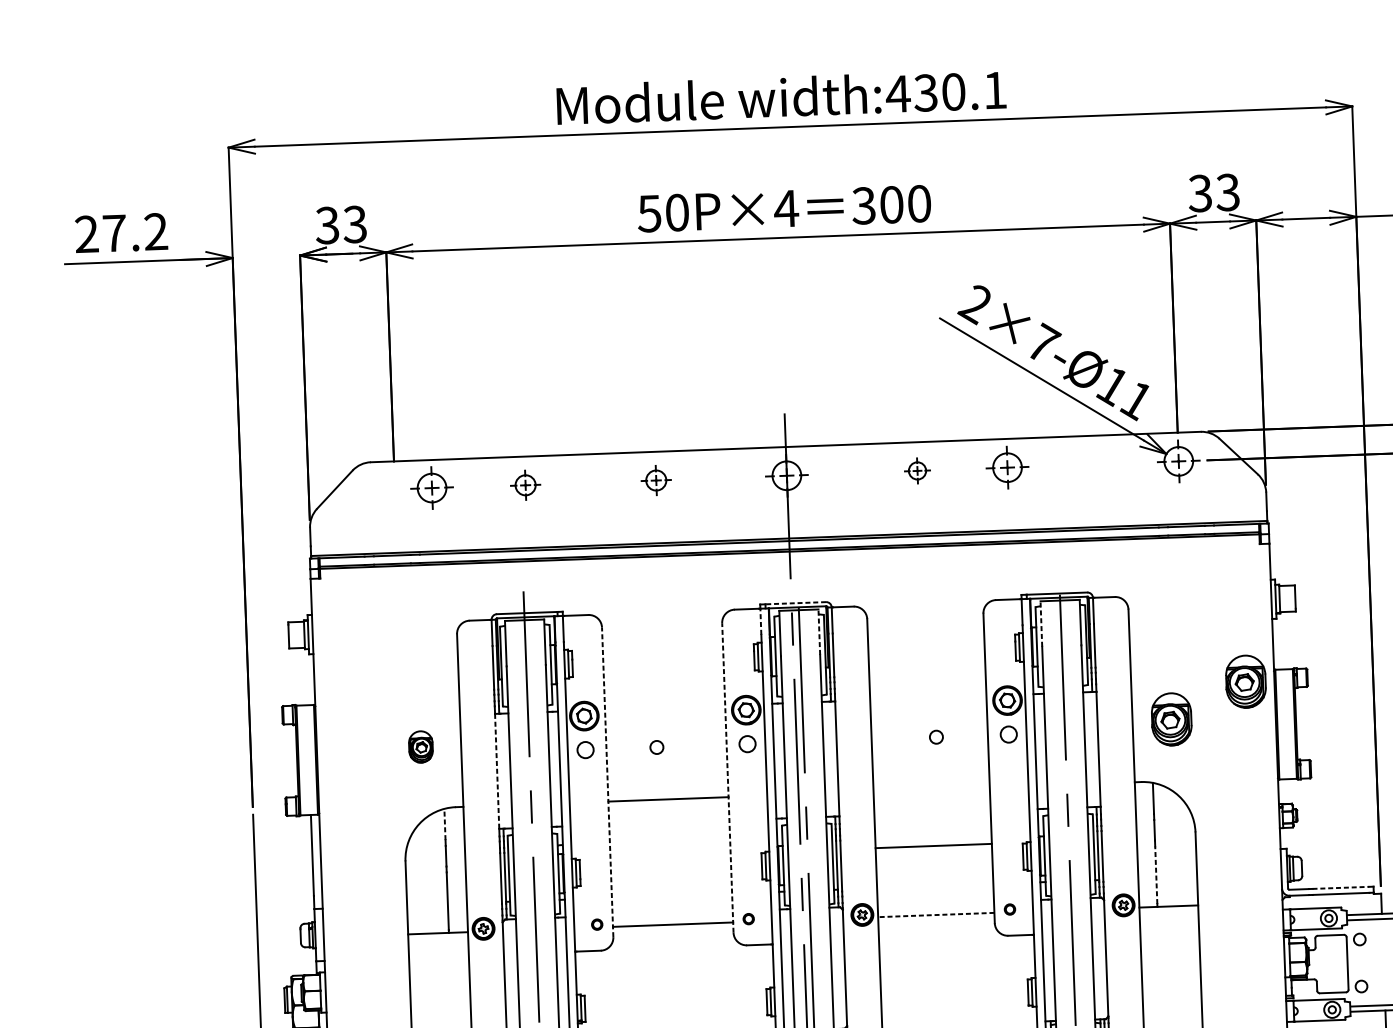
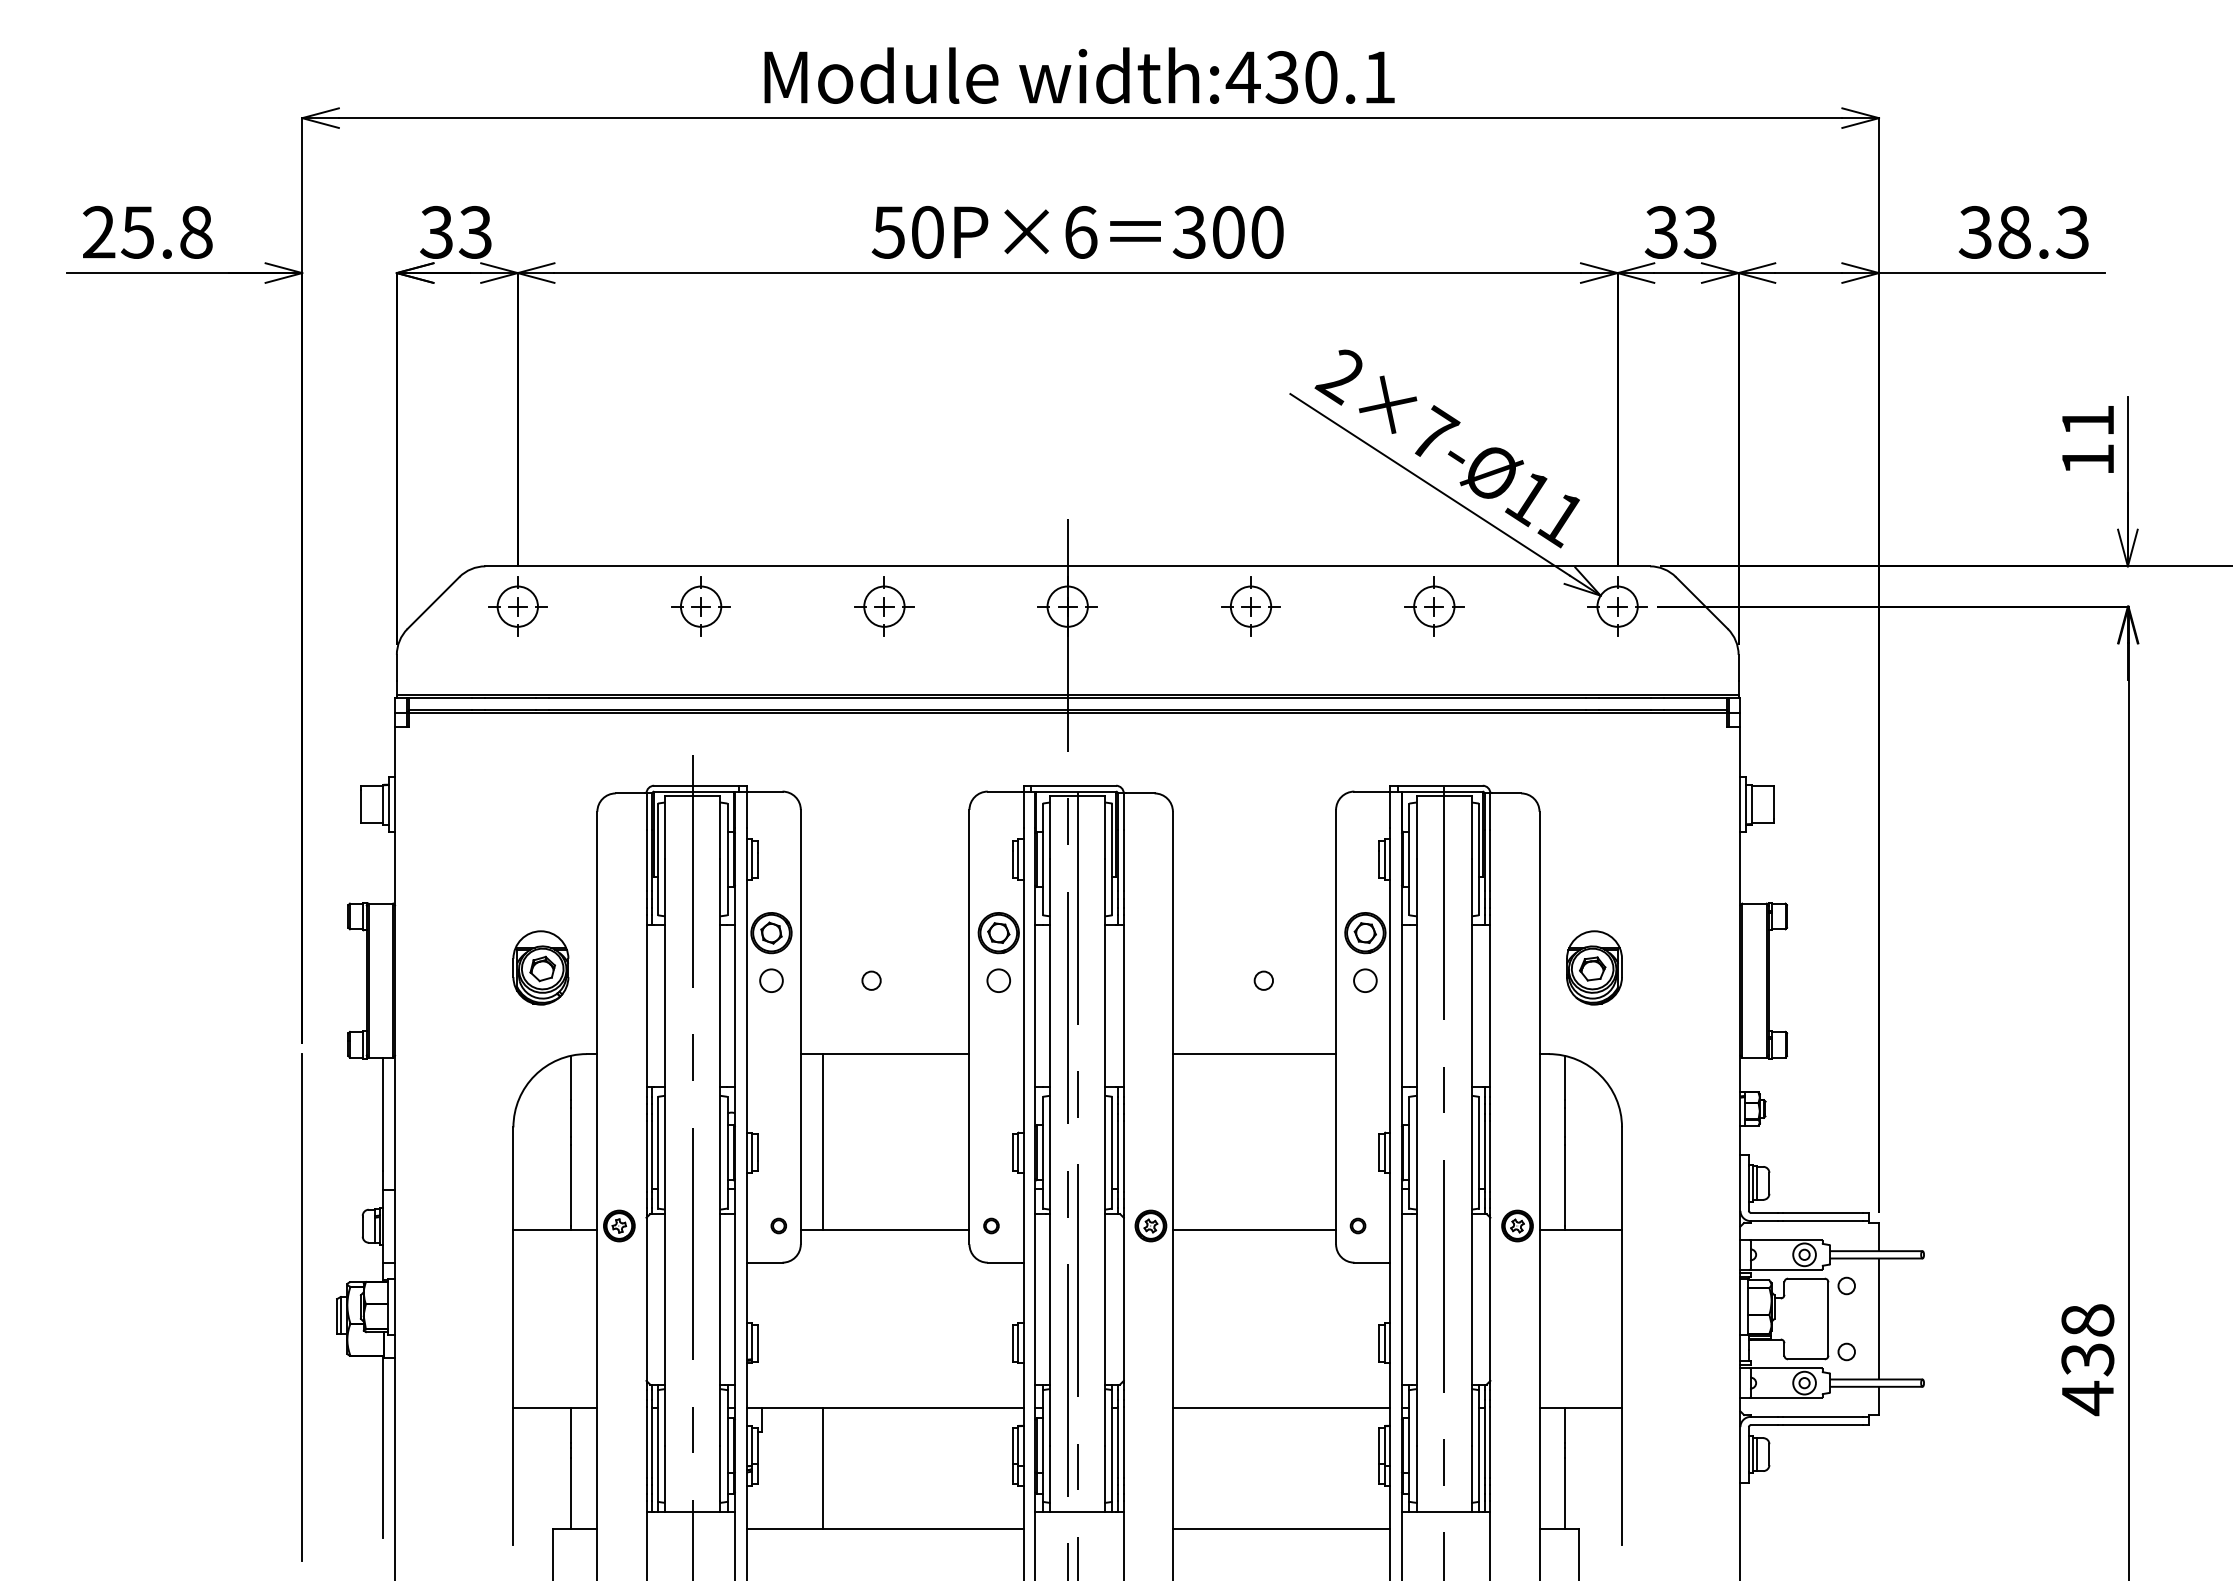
text: (786, 208) -> (1080, 231), 50P×4 -> 50P×6
text: (134, 231) -> (166, 231), 27.2 -> 25.8
part: (1007, 467) -> (1434, 606), moved
part: (917, 470) -> (1250, 606), size x1.67
part: (656, 480) -> (884, 606), size x1.43
part: (525, 485) -> (700, 606), size x1.43
part: (431, 487) -> (517, 606), moved
line: (795, 603) -> (1073, 785), dashed -> solid
line: (760, 621) -> (1023, 809), dashed -> solid
line: (1041, 624) -> (1416, 827), dashed -> solid
line: (819, 632) -> (1105, 827), dashed -> solid
part: (1245, 681) -> (1700, 918), removed
part: (420, 746) -> (540, 967), size x1.67
line: (497, 771) -> (646, 1006), dashed -> solid
line: (727, 777) -> (969, 1026), dashed -> solid
line: (607, 781) -> (800, 1026), dashed -> solid
line: (444, 824) -> (570, 1077), dashed -> solid
line: (933, 846) -> (1254, 1054), moved
line: (626, 863) -> (823, 1141), added
line: (1156, 874) -> (1564, 1184), dashed -> solid
line: (1340, 887) -> (1822, 1212), dashed -> solid
line: (936, 914) -> (1254, 1229), dashed -> solid
line: (1383, 961) -> (1879, 1318), added

